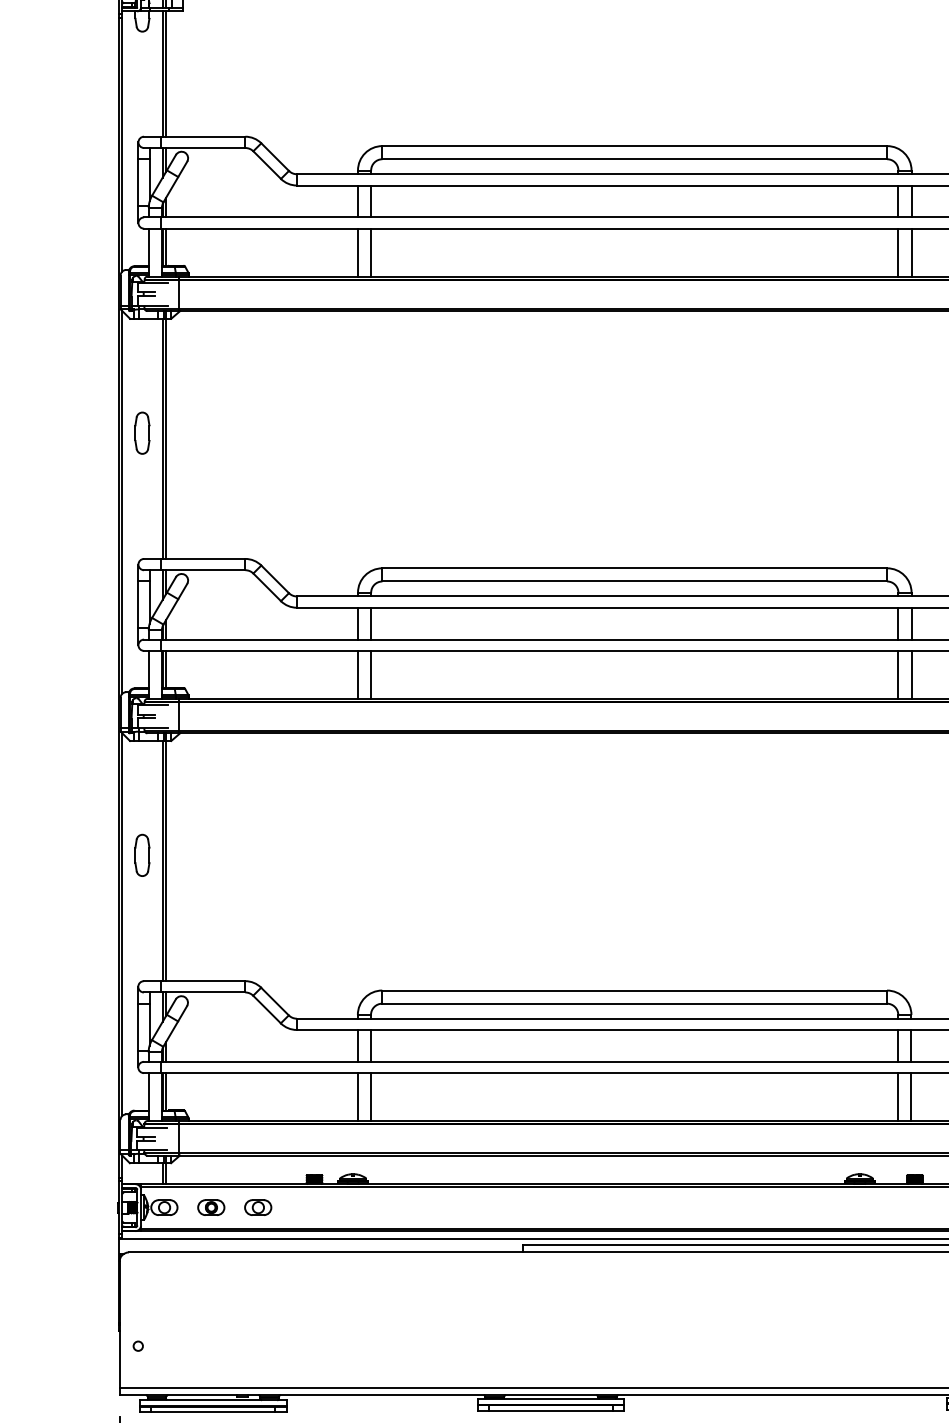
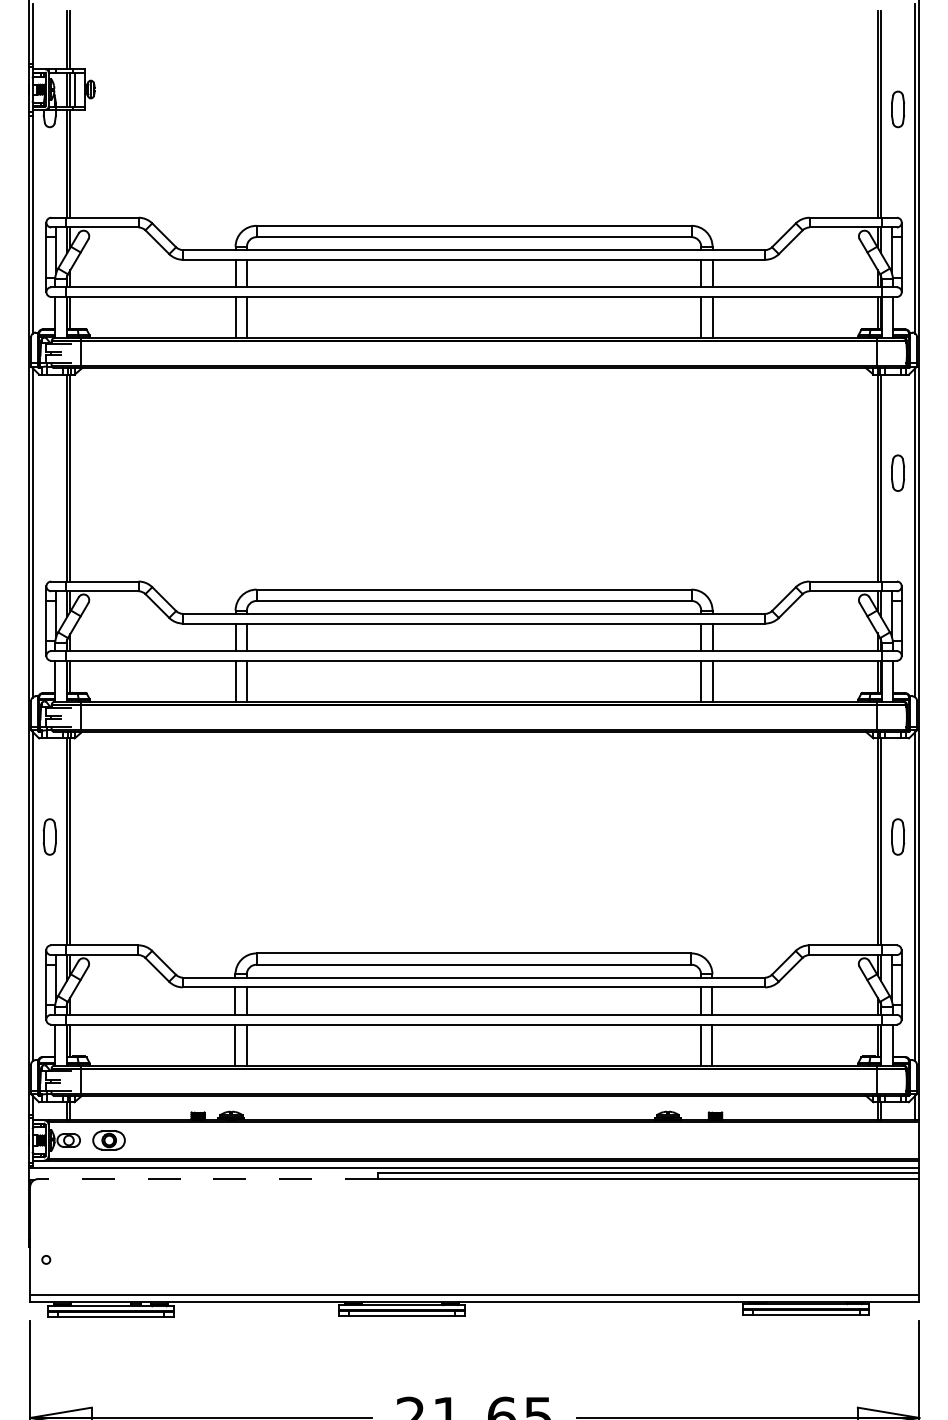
part: (142, 432) -> (49, 472), removed
part: (211, 1207) -> (109, 1140), size x1.4
part: (258, 1207) -> (149, 1140), removed
line: (325, 1252) -> (207, 1179), solid -> dashed

